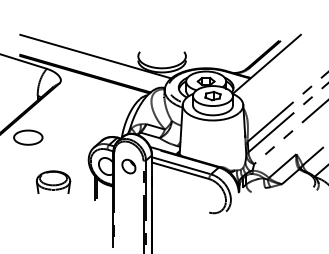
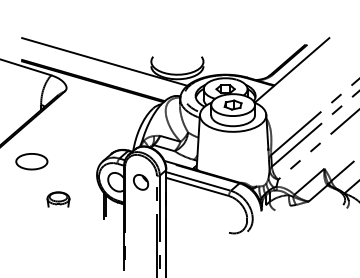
part: (27, 137) -> (31, 161), moved
part: (53, 182) -> (58, 199), size x0.6

